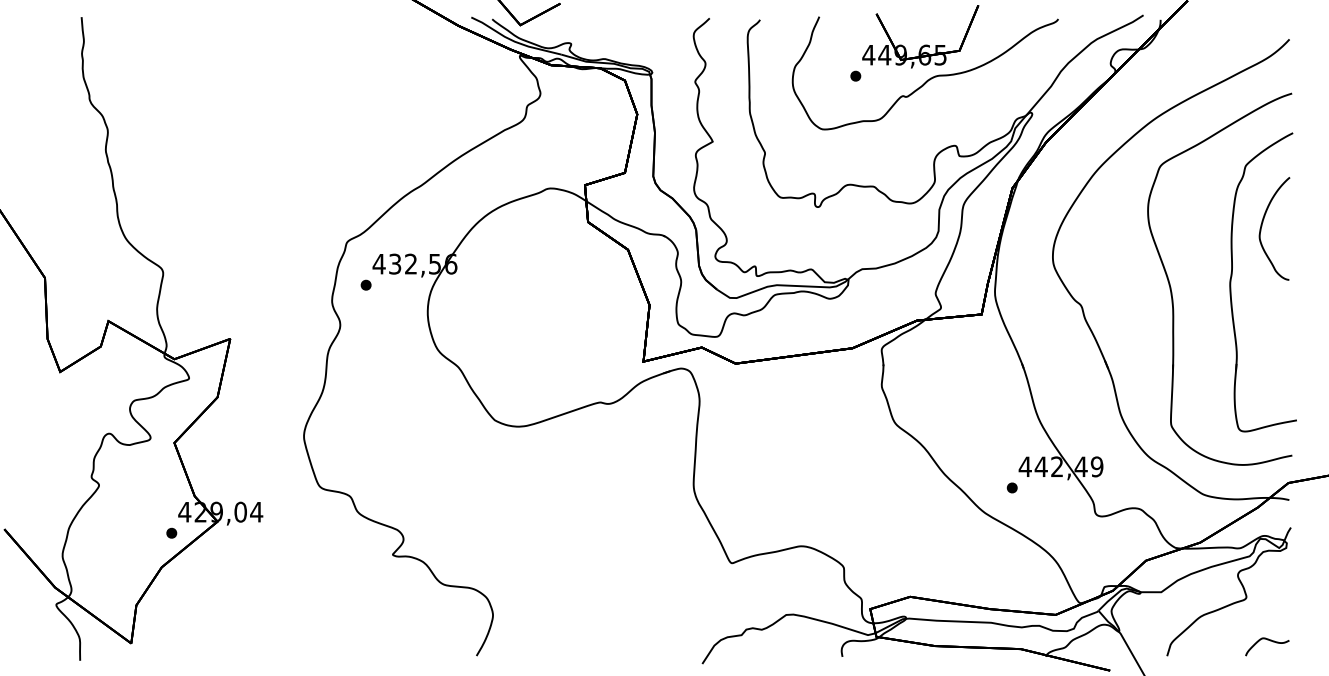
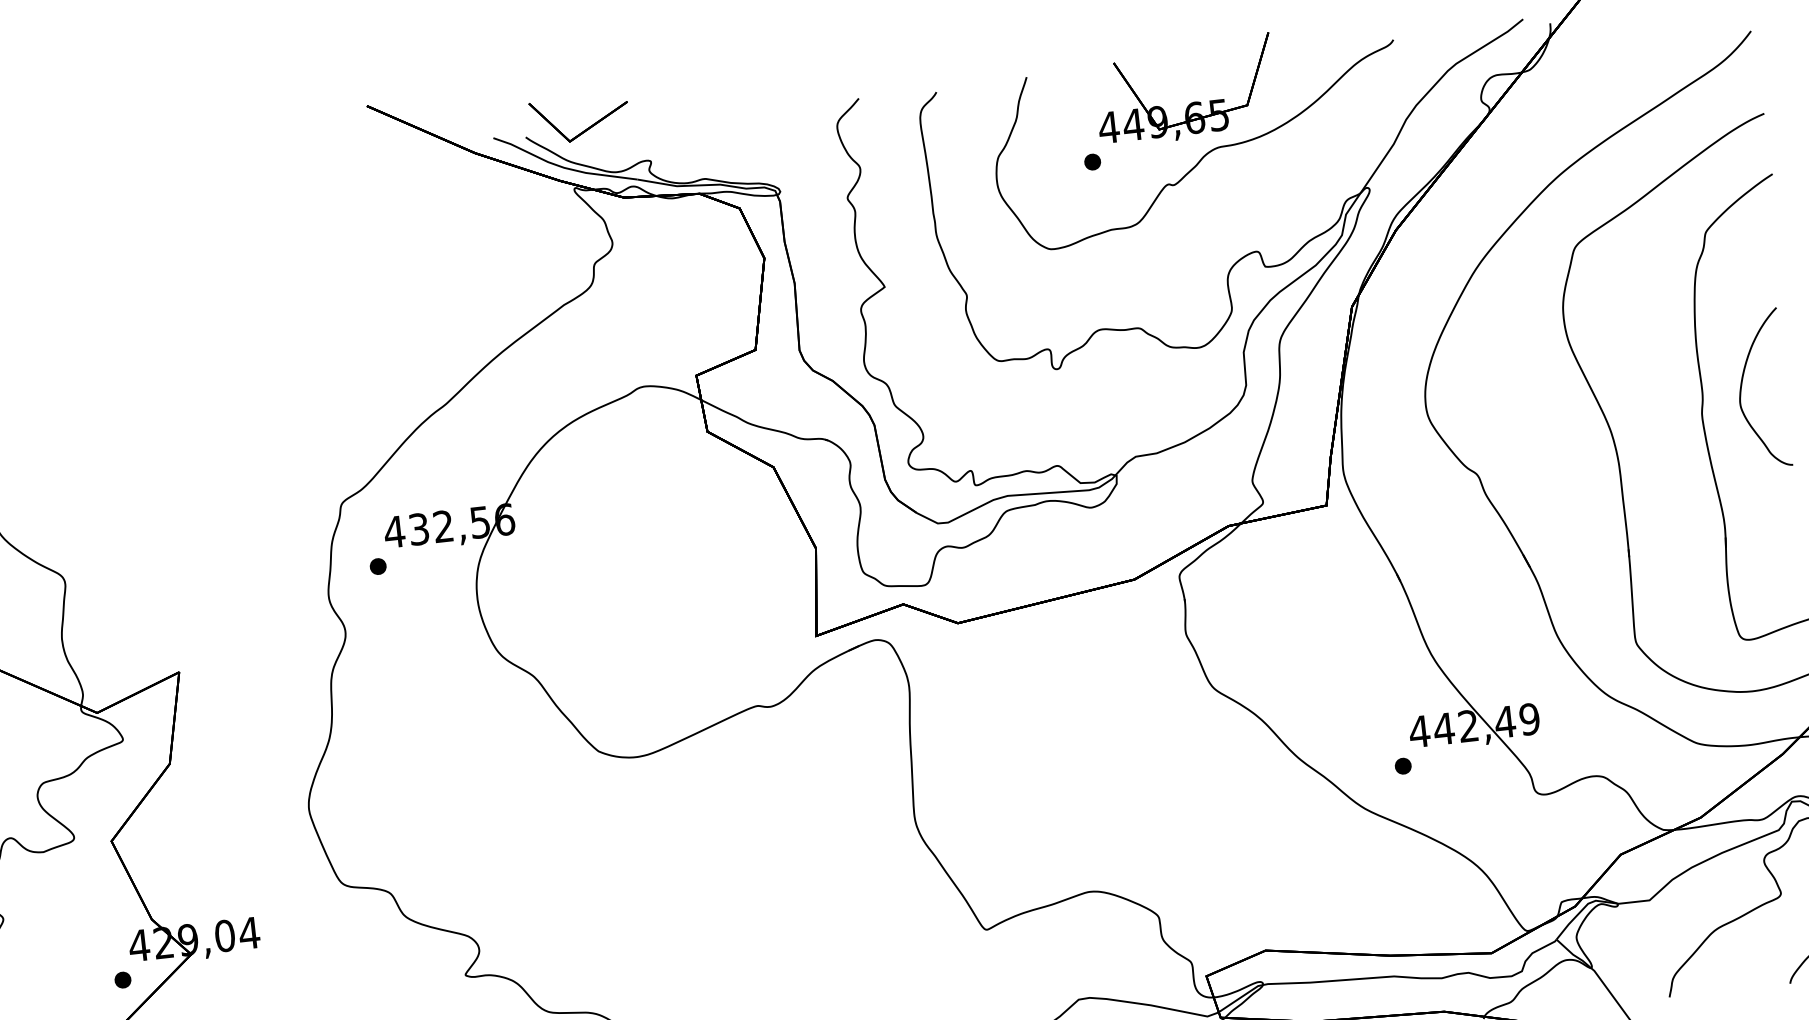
curve: (1262, 226) -> (1742, 387), moved

